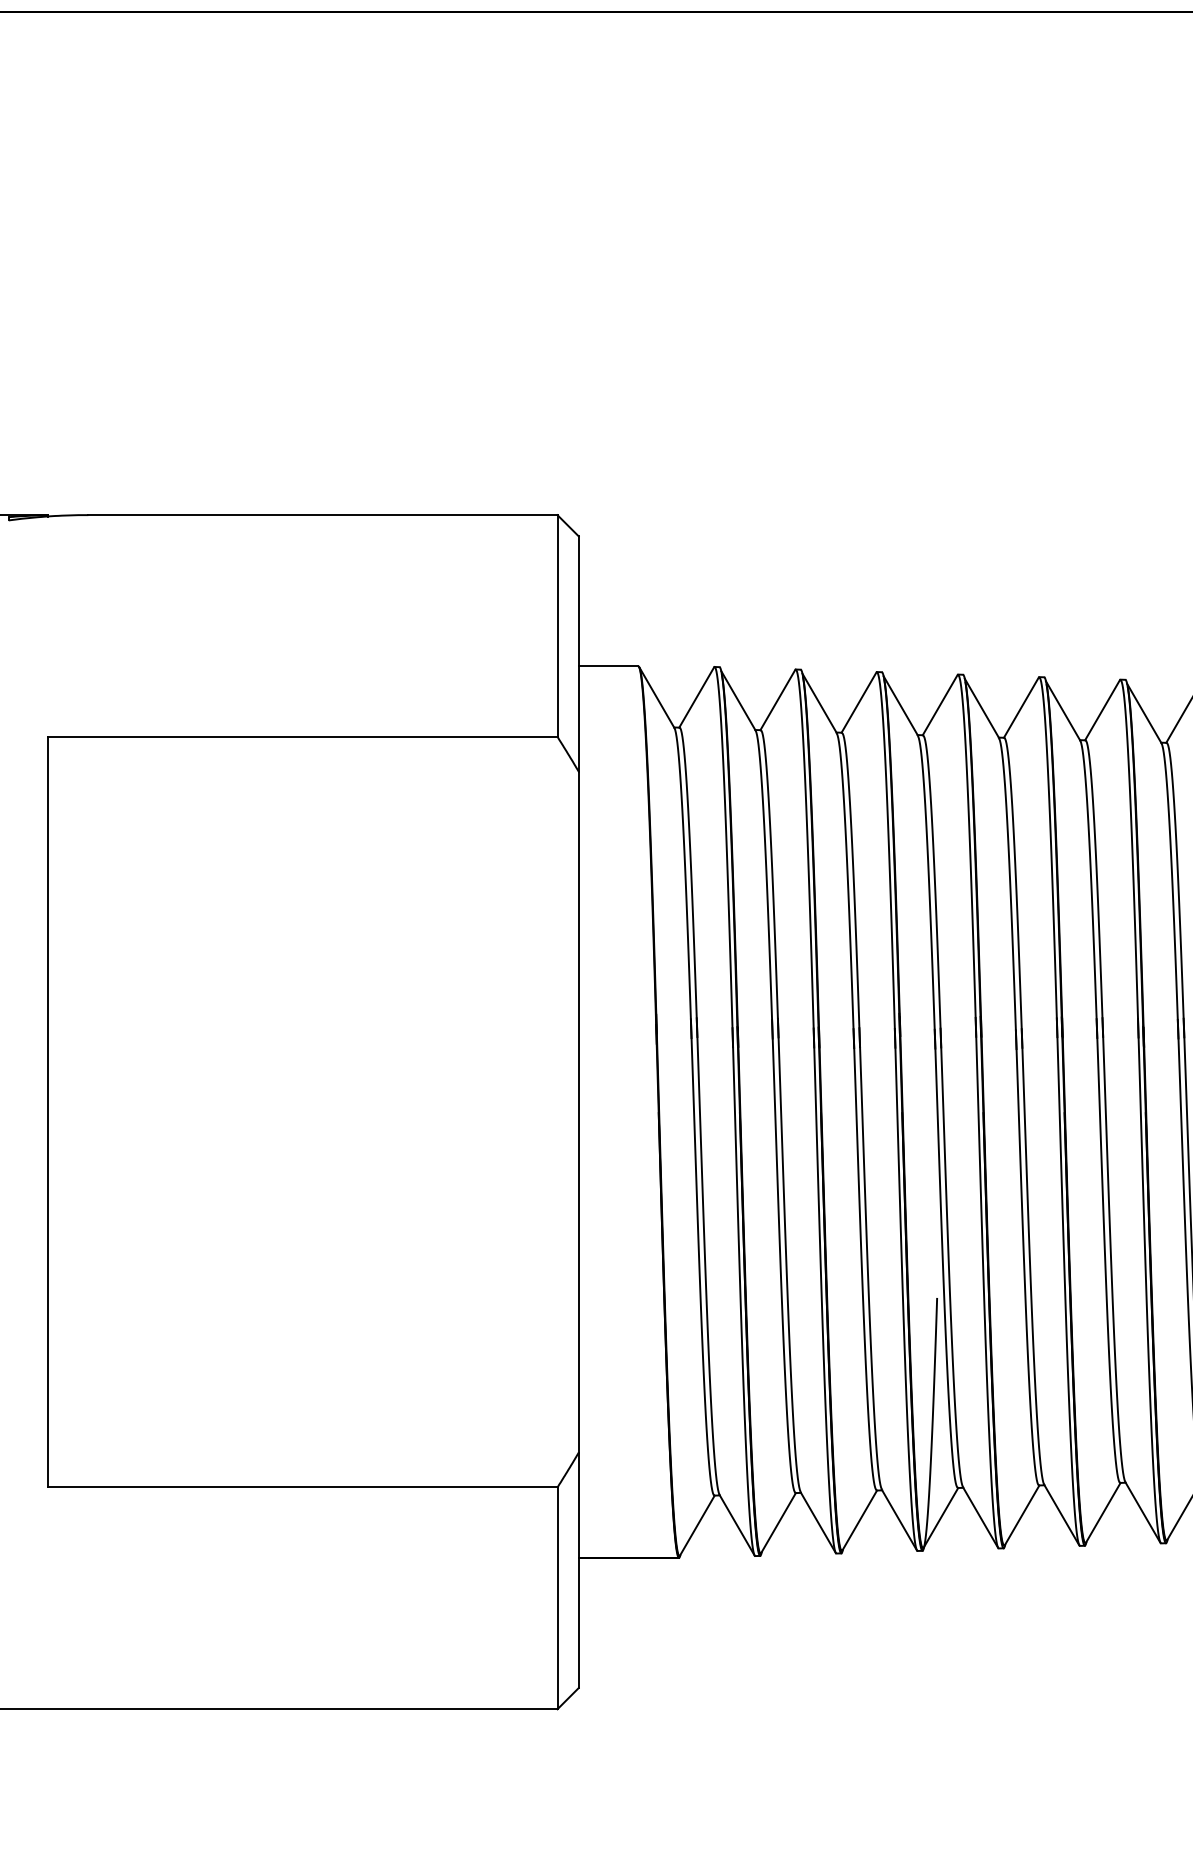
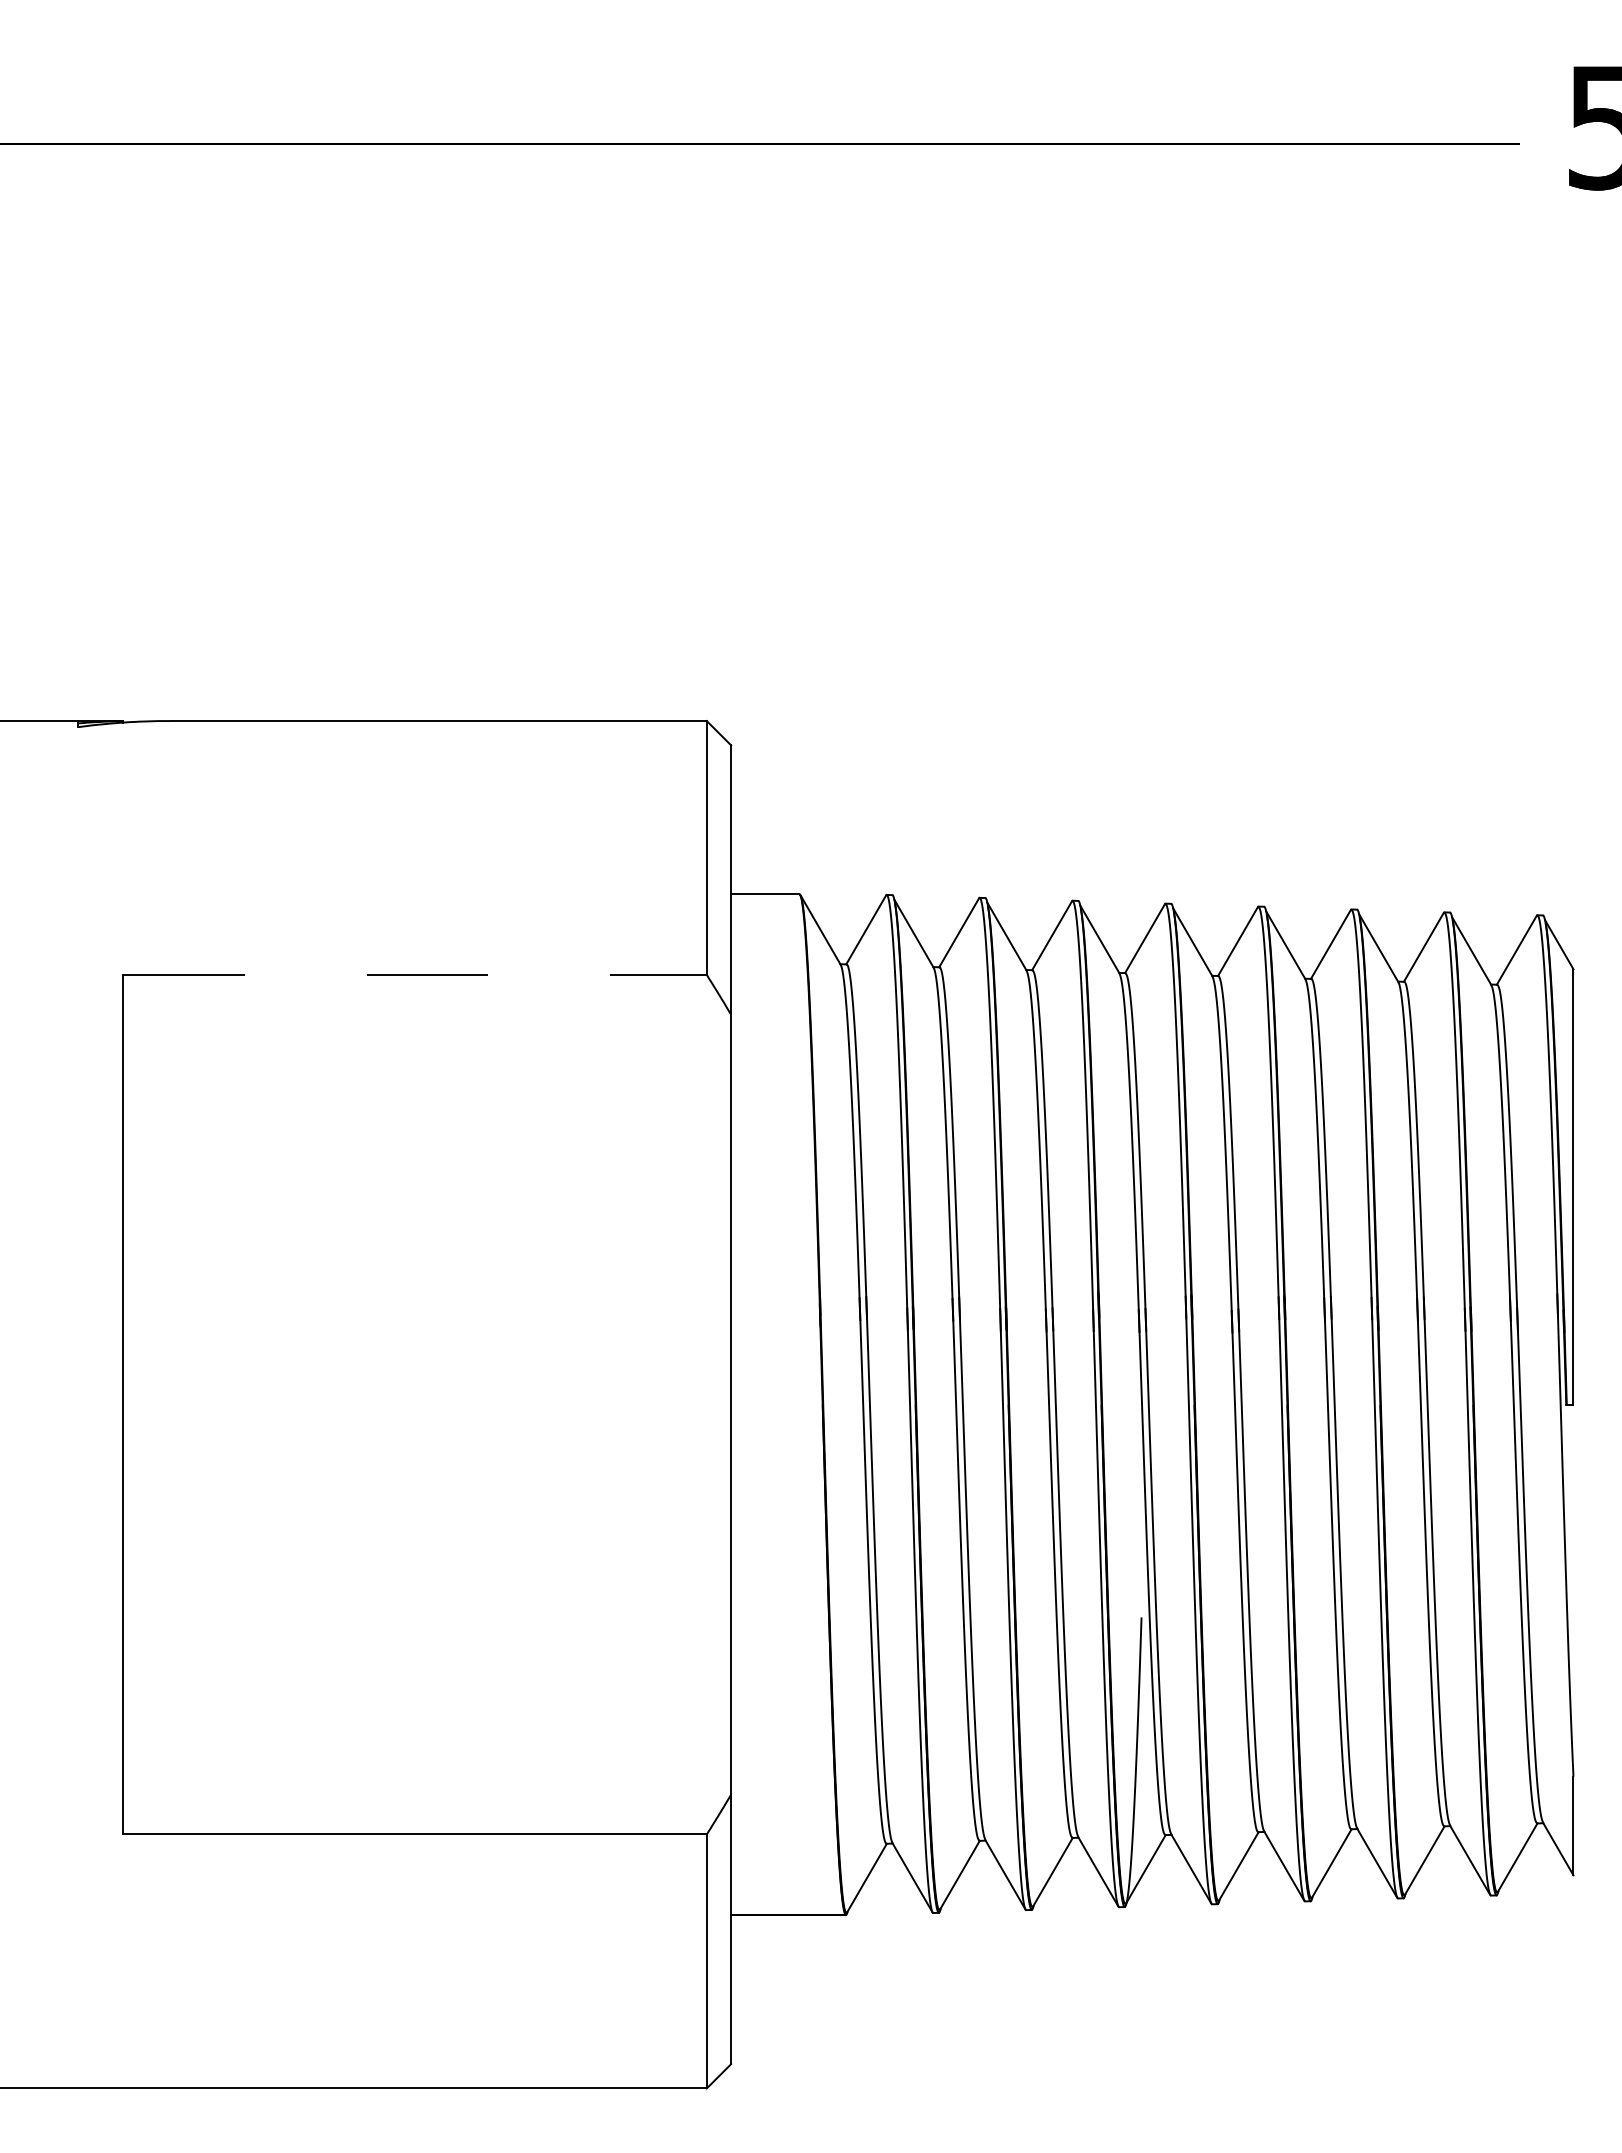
line: (303, 736) -> (415, 974), solid -> dashed

